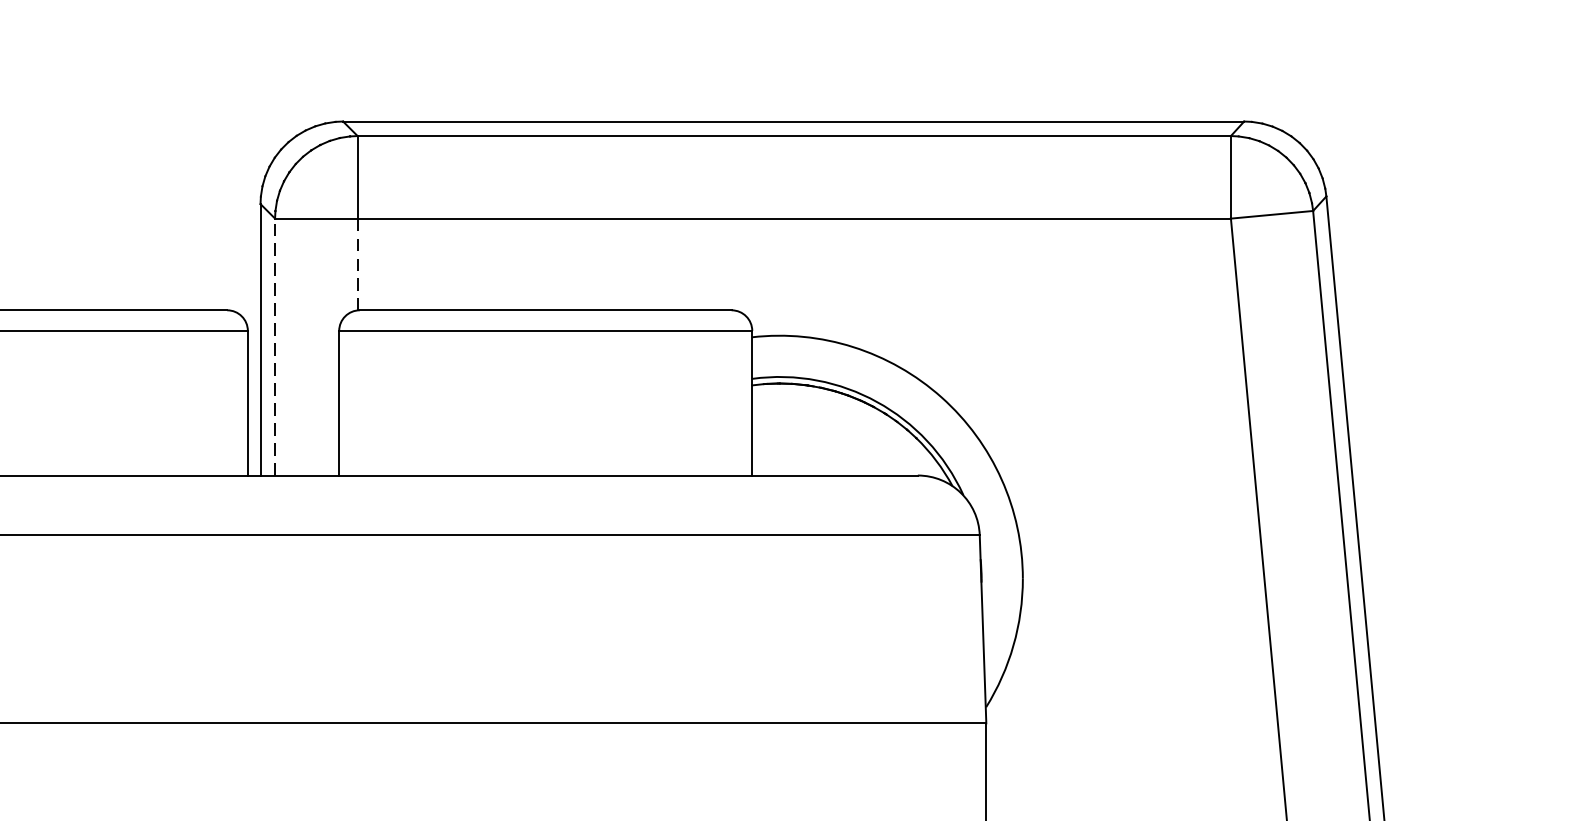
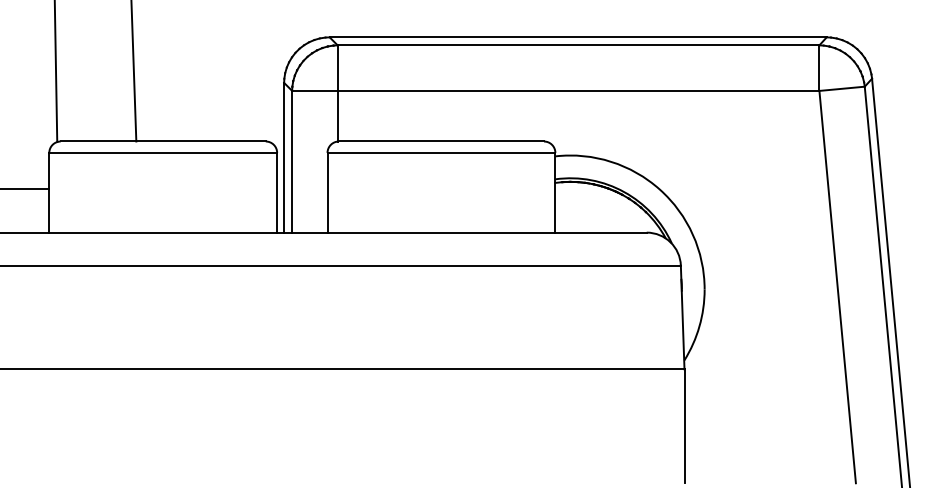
line: (357, 264) -> (337, 116), dashed -> solid
line: (275, 346) -> (292, 161), dashed -> solid

